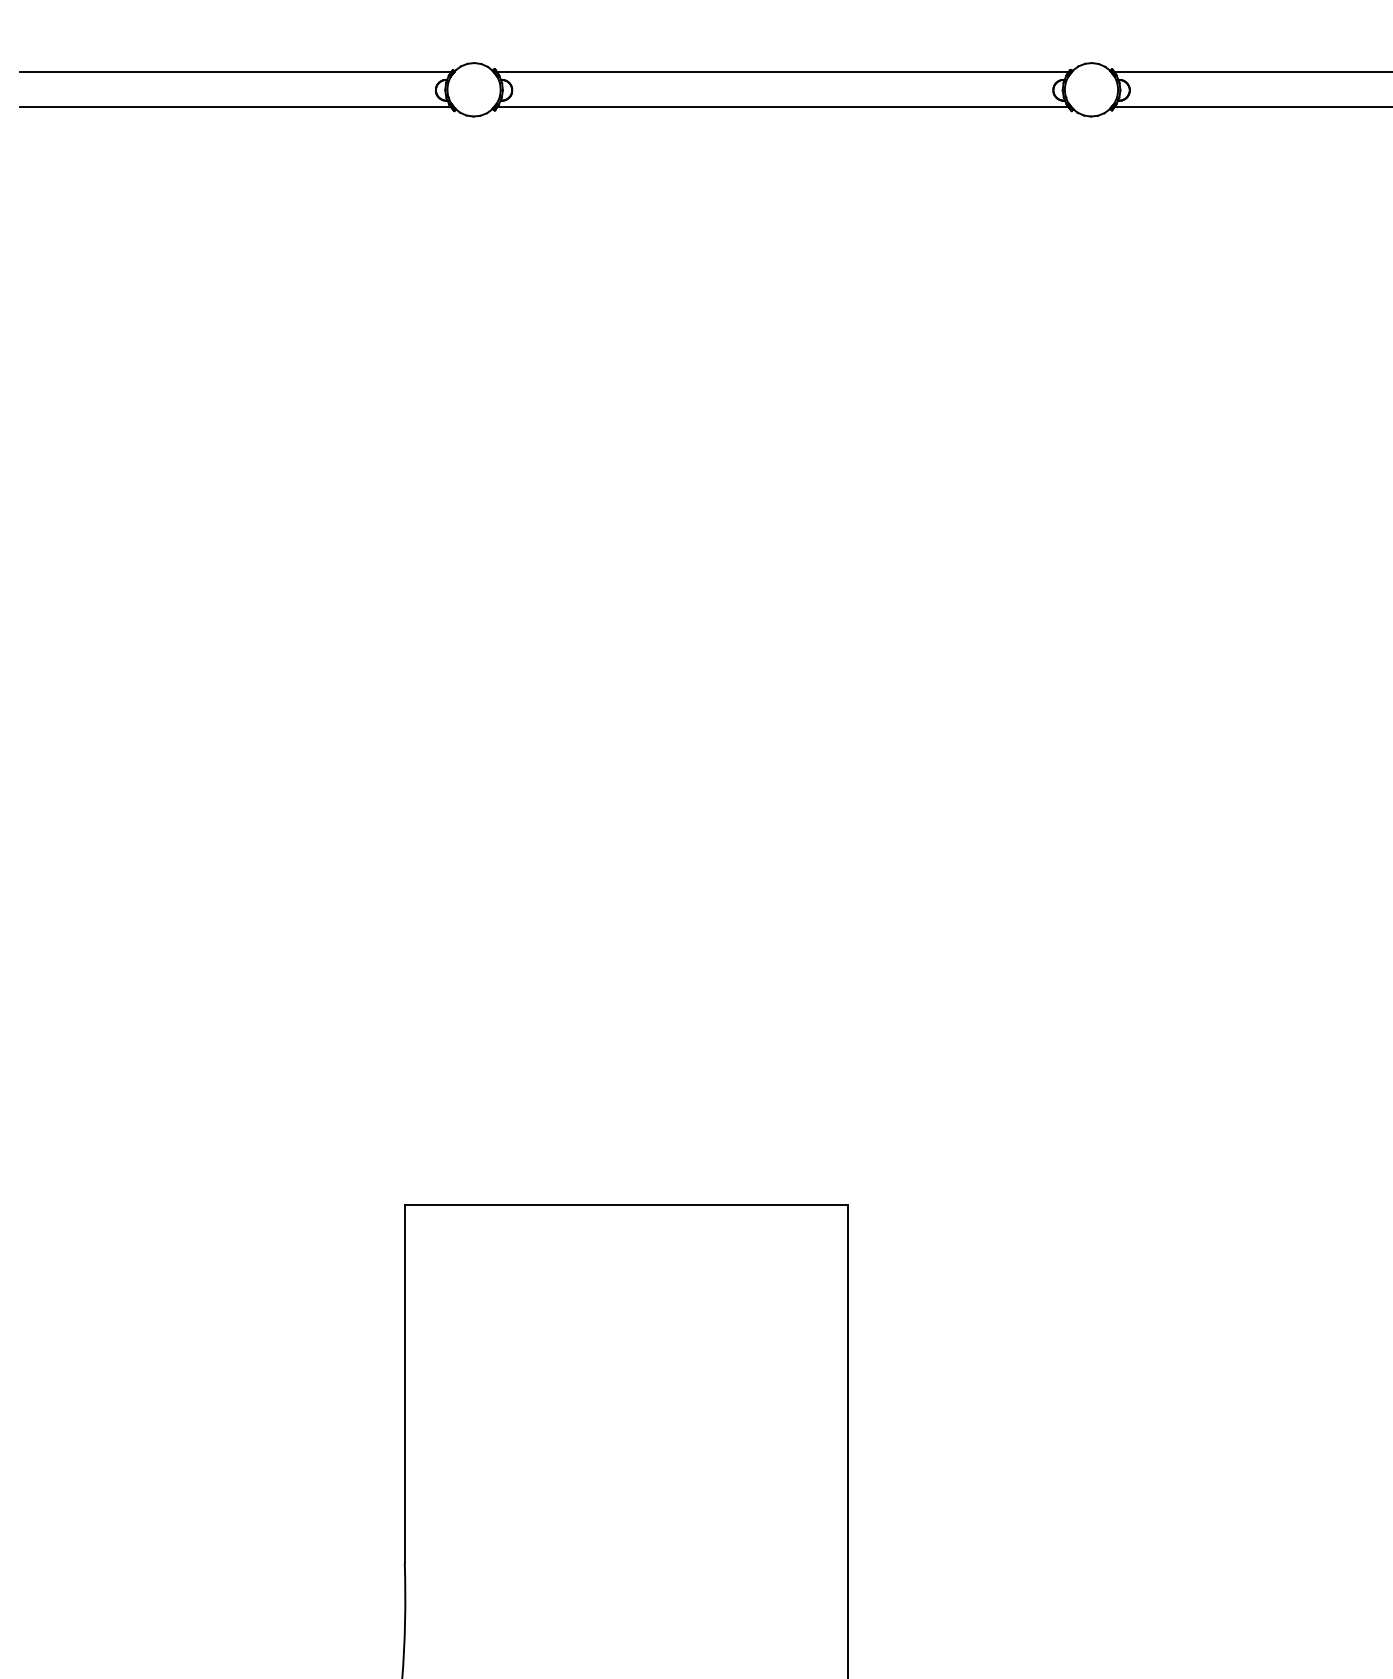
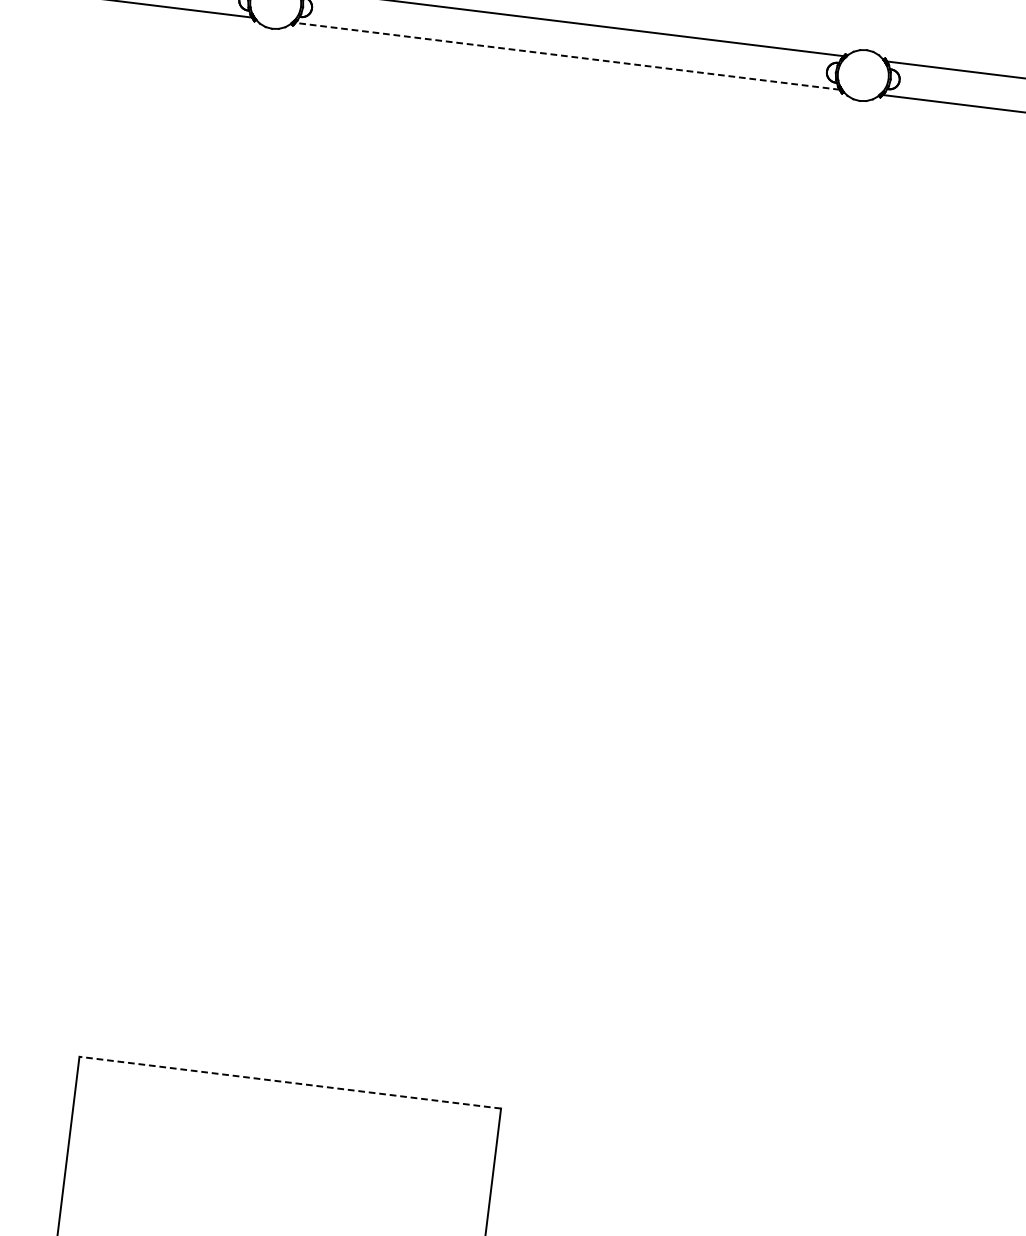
line: (782, 107) -> (567, 56), solid -> dashed
line: (626, 1205) -> (290, 1082), solid -> dashed

